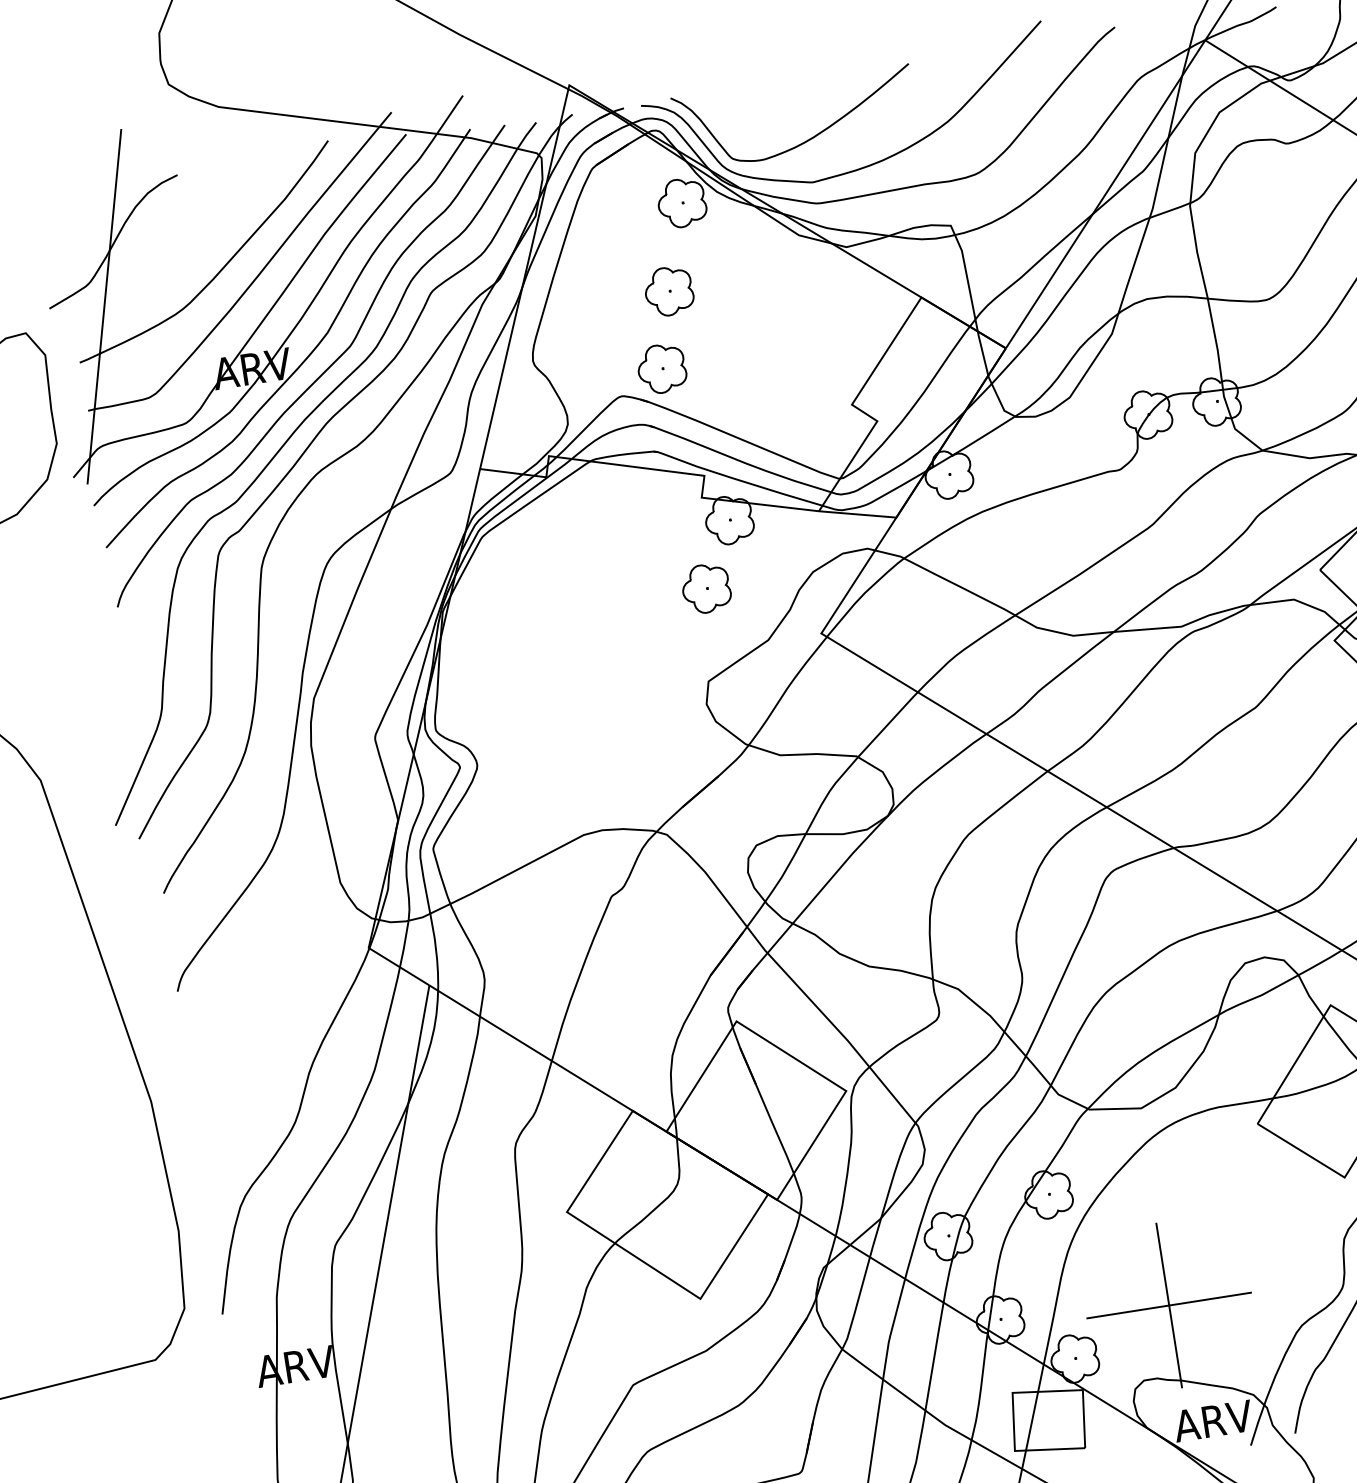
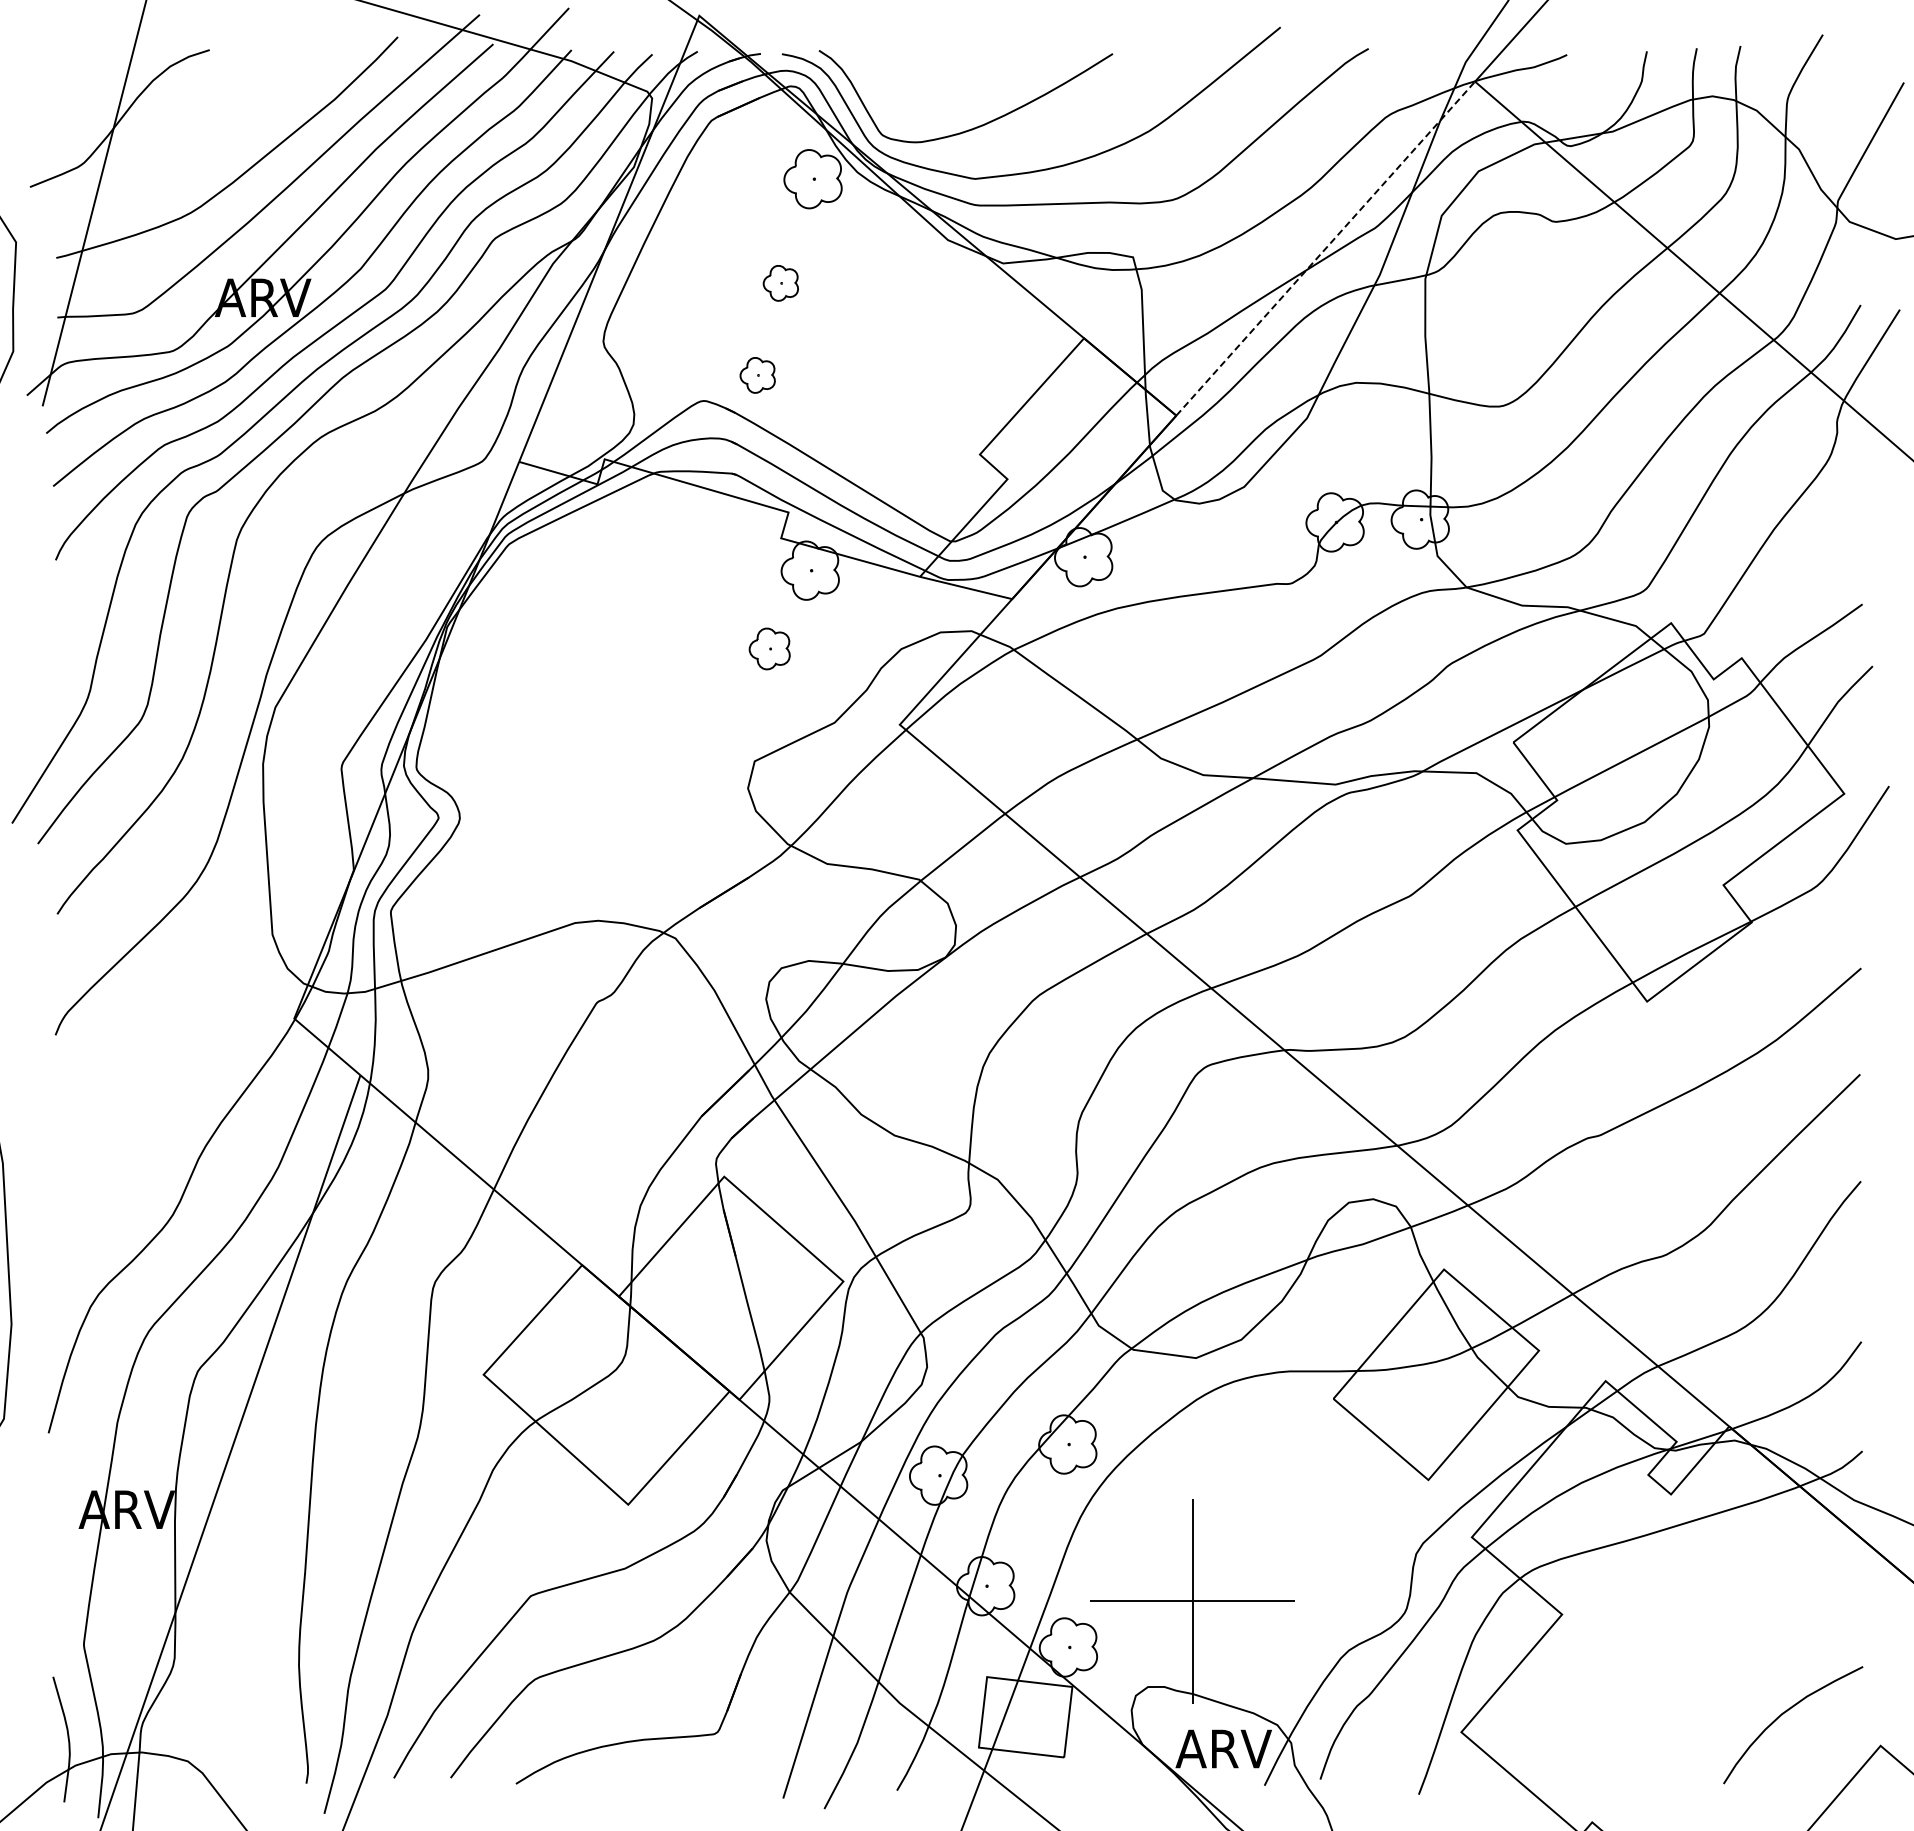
line: (1106, 194) -> (1326, 248), solid -> dashed
part: (668, 291) -> (780, 283), size x0.6
part: (661, 368) -> (757, 375), size x0.6
part: (706, 588) -> (769, 648), size x0.7

